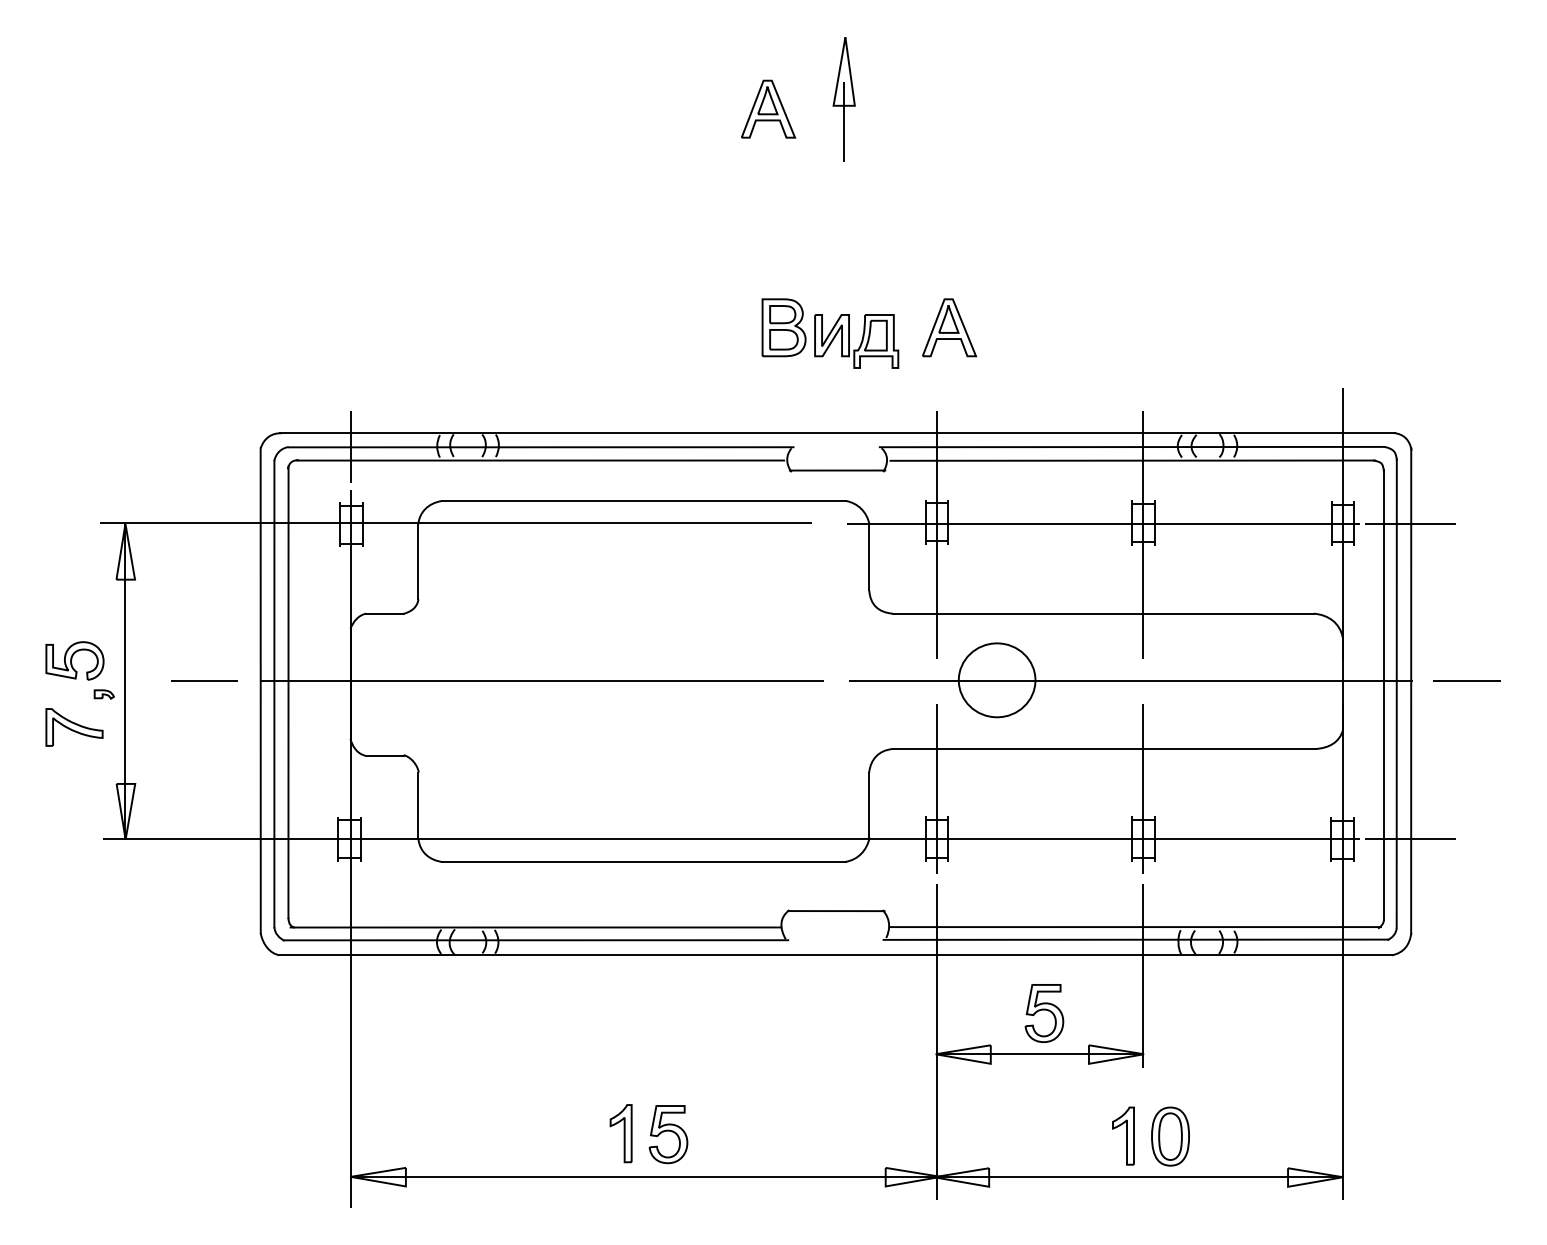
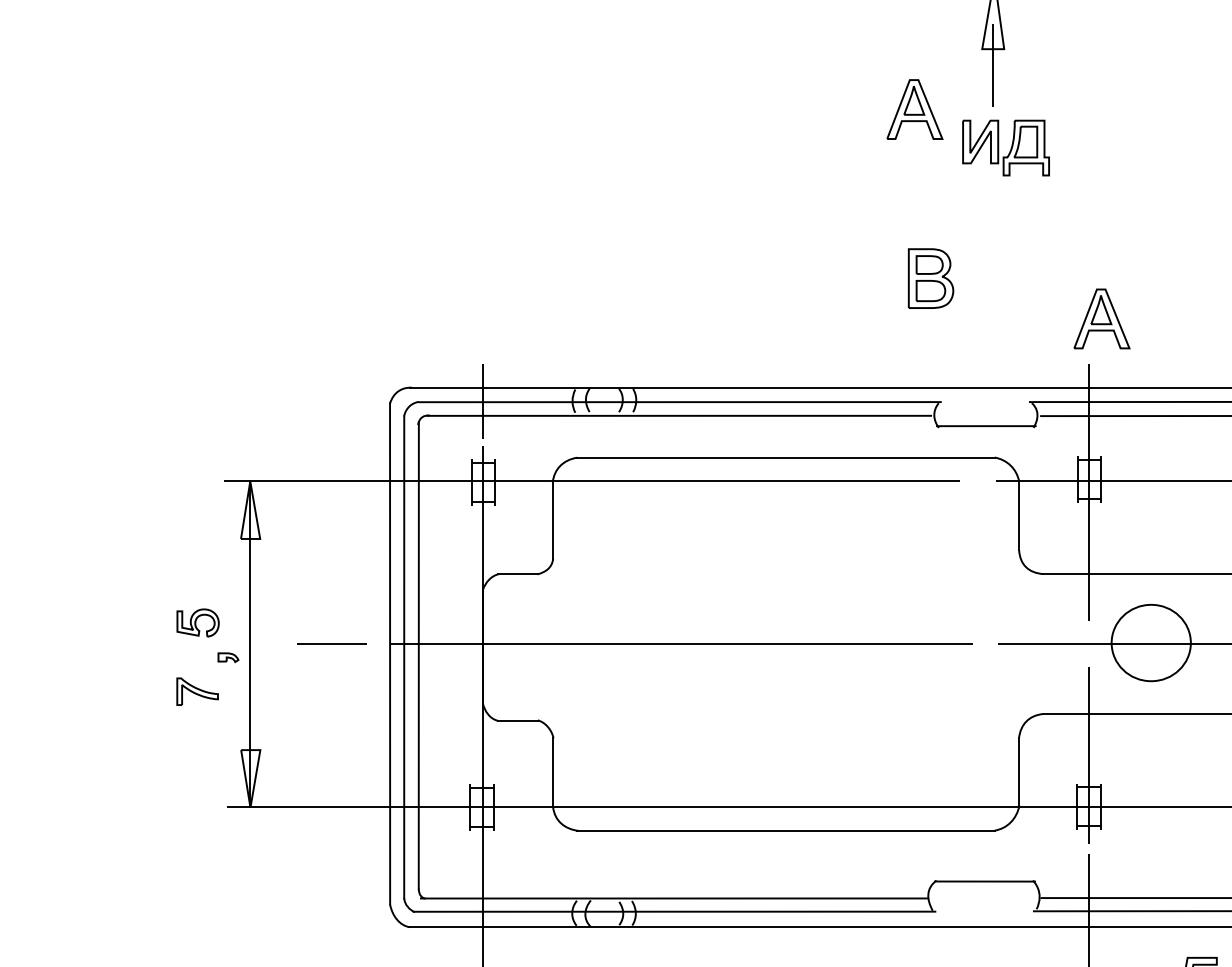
part: (768, 108) -> (914, 108), moved
part: (949, 327) -> (1102, 318), moved
part: (856, 341) -> (1005, 148), moved
part: (74, 660) -> (197, 622), size x0.7
part: (74, 727) -> (197, 691), size x0.7

